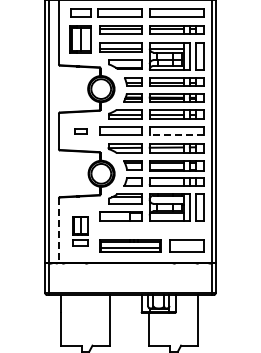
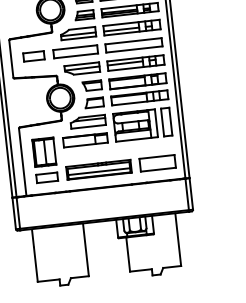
part: (80, 130) -> (33, 55), size x1.67
line: (176, 135) -> (134, 49), dashed -> solid
part: (80, 230) -> (45, 159), size x1.43
line: (58, 231) -> (22, 163), dashed -> solid

